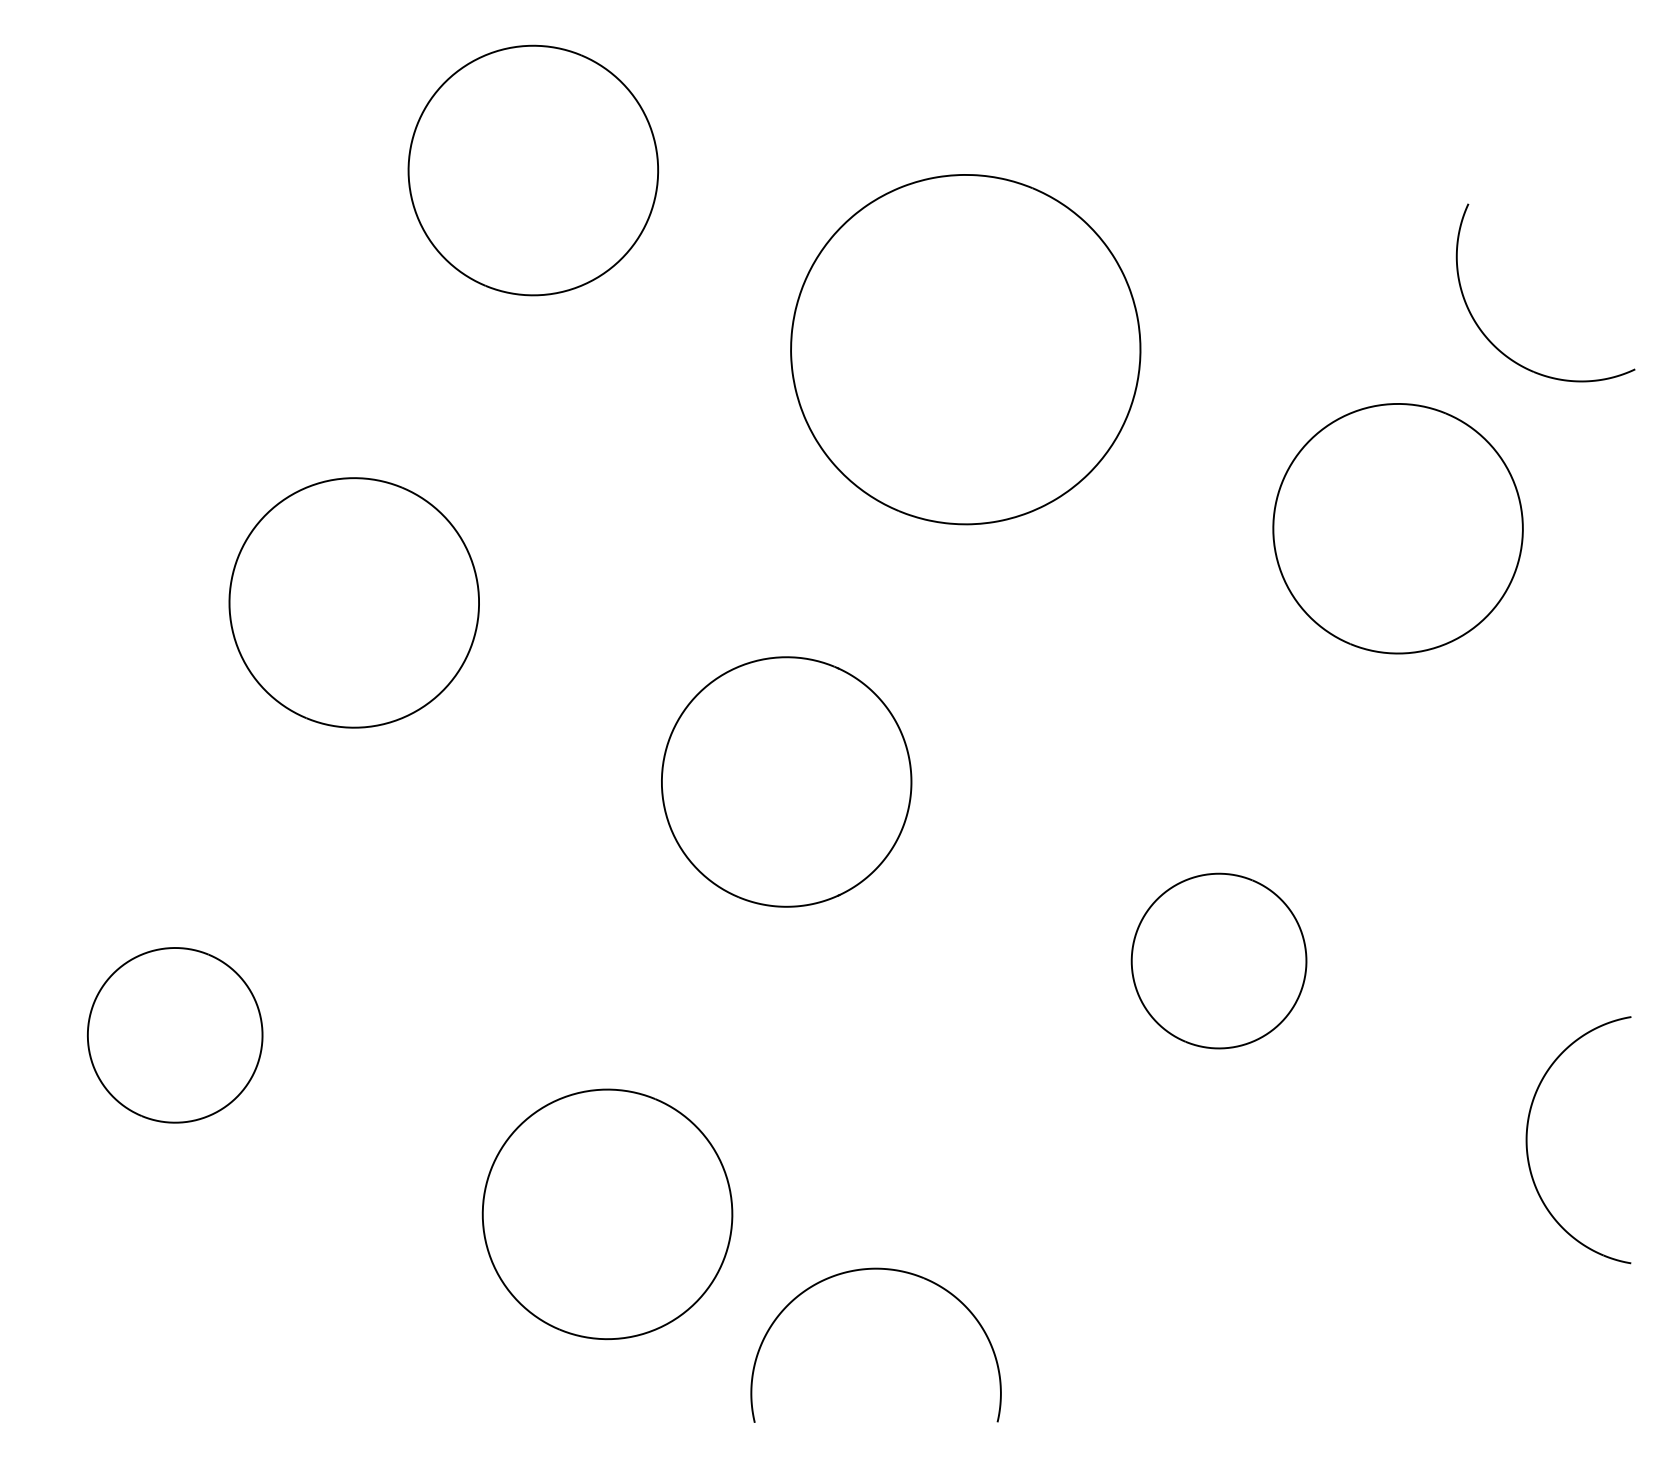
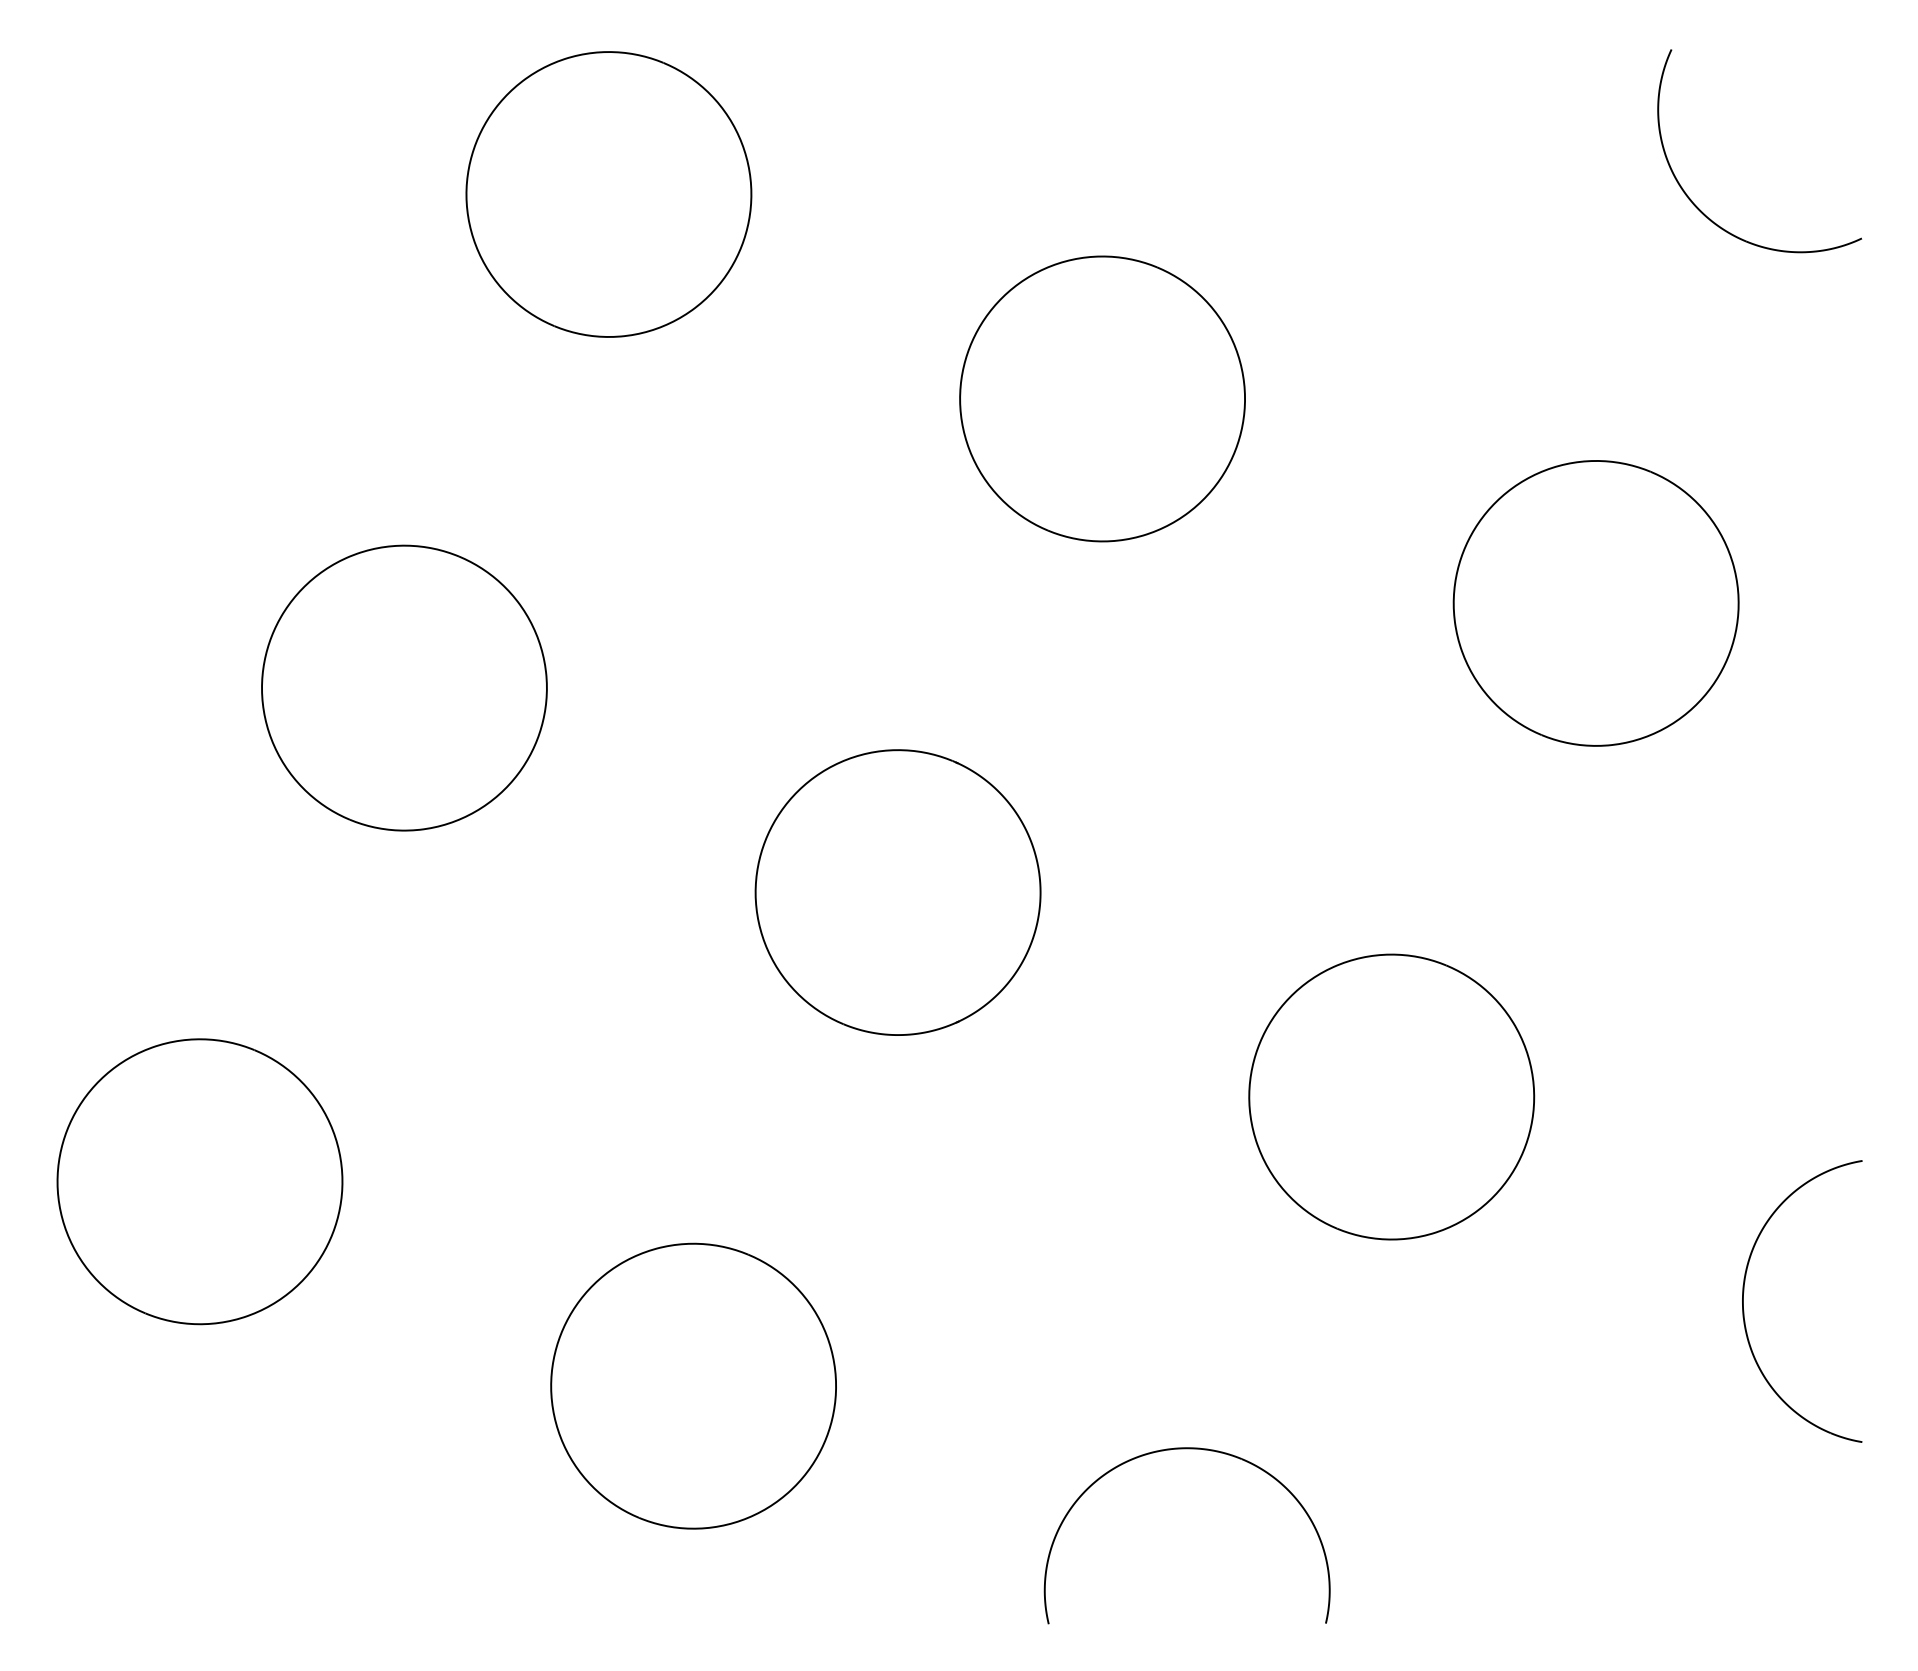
part: (1493, 343) -> (1700, 209), moved
part: (965, 349) -> (1102, 398), size x0.71
part: (1218, 960) -> (1391, 1096), size x1.43
part: (174, 1035) -> (199, 1181), size x1.43
part: (875, 1269) -> (1186, 1449), moved

